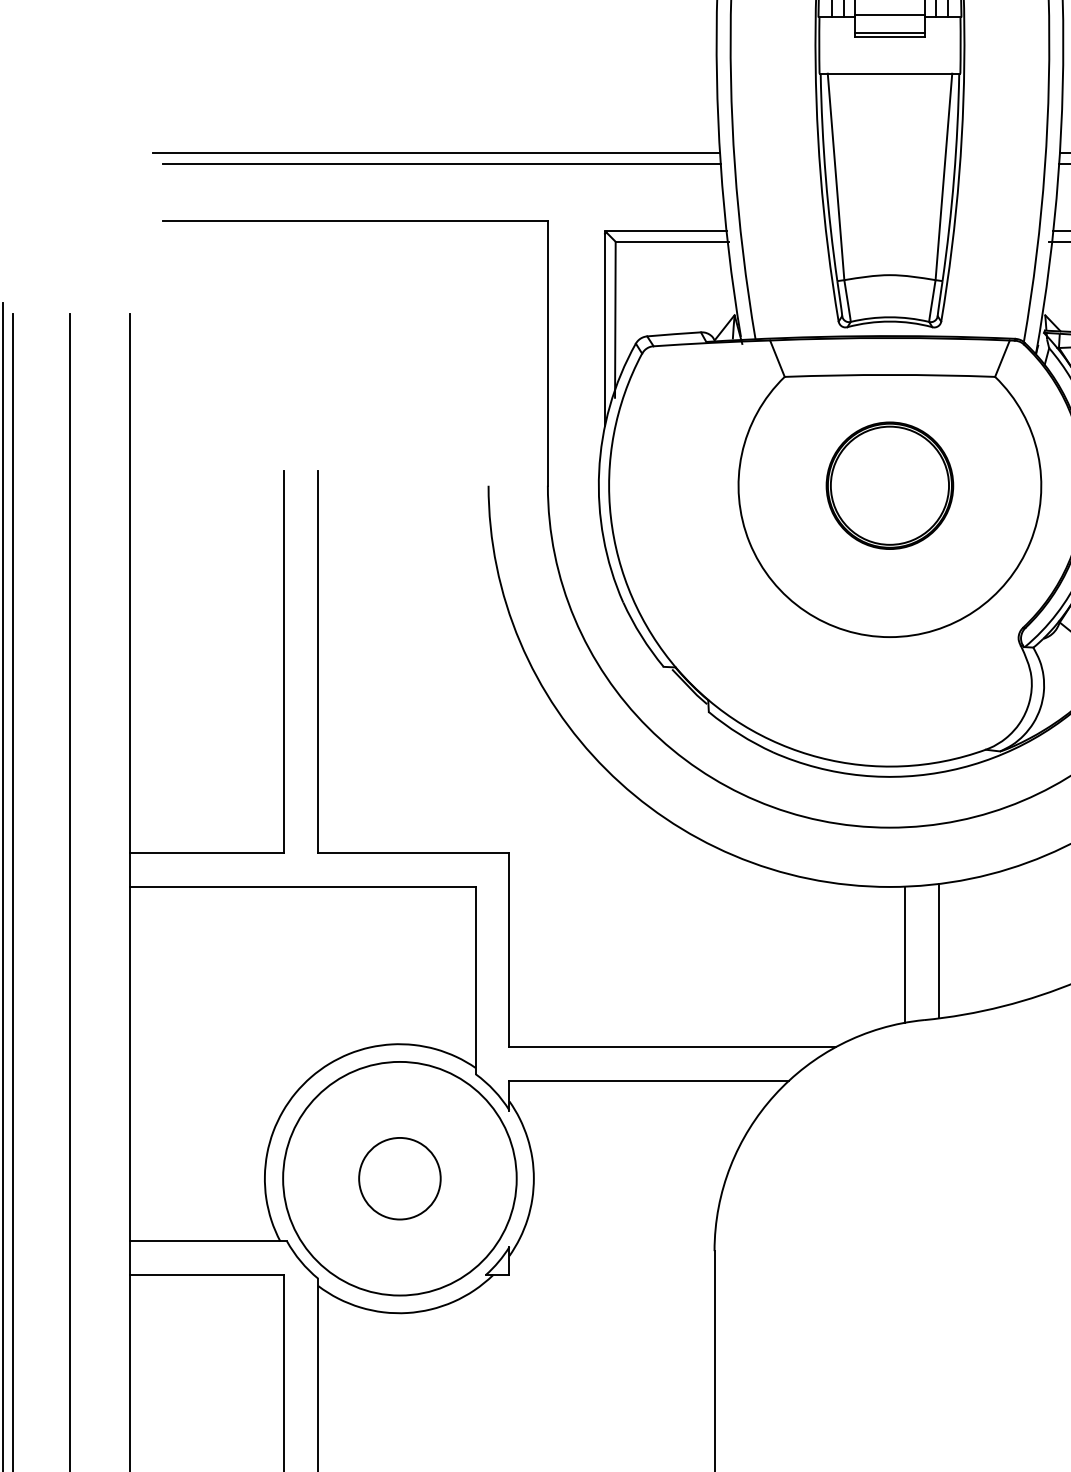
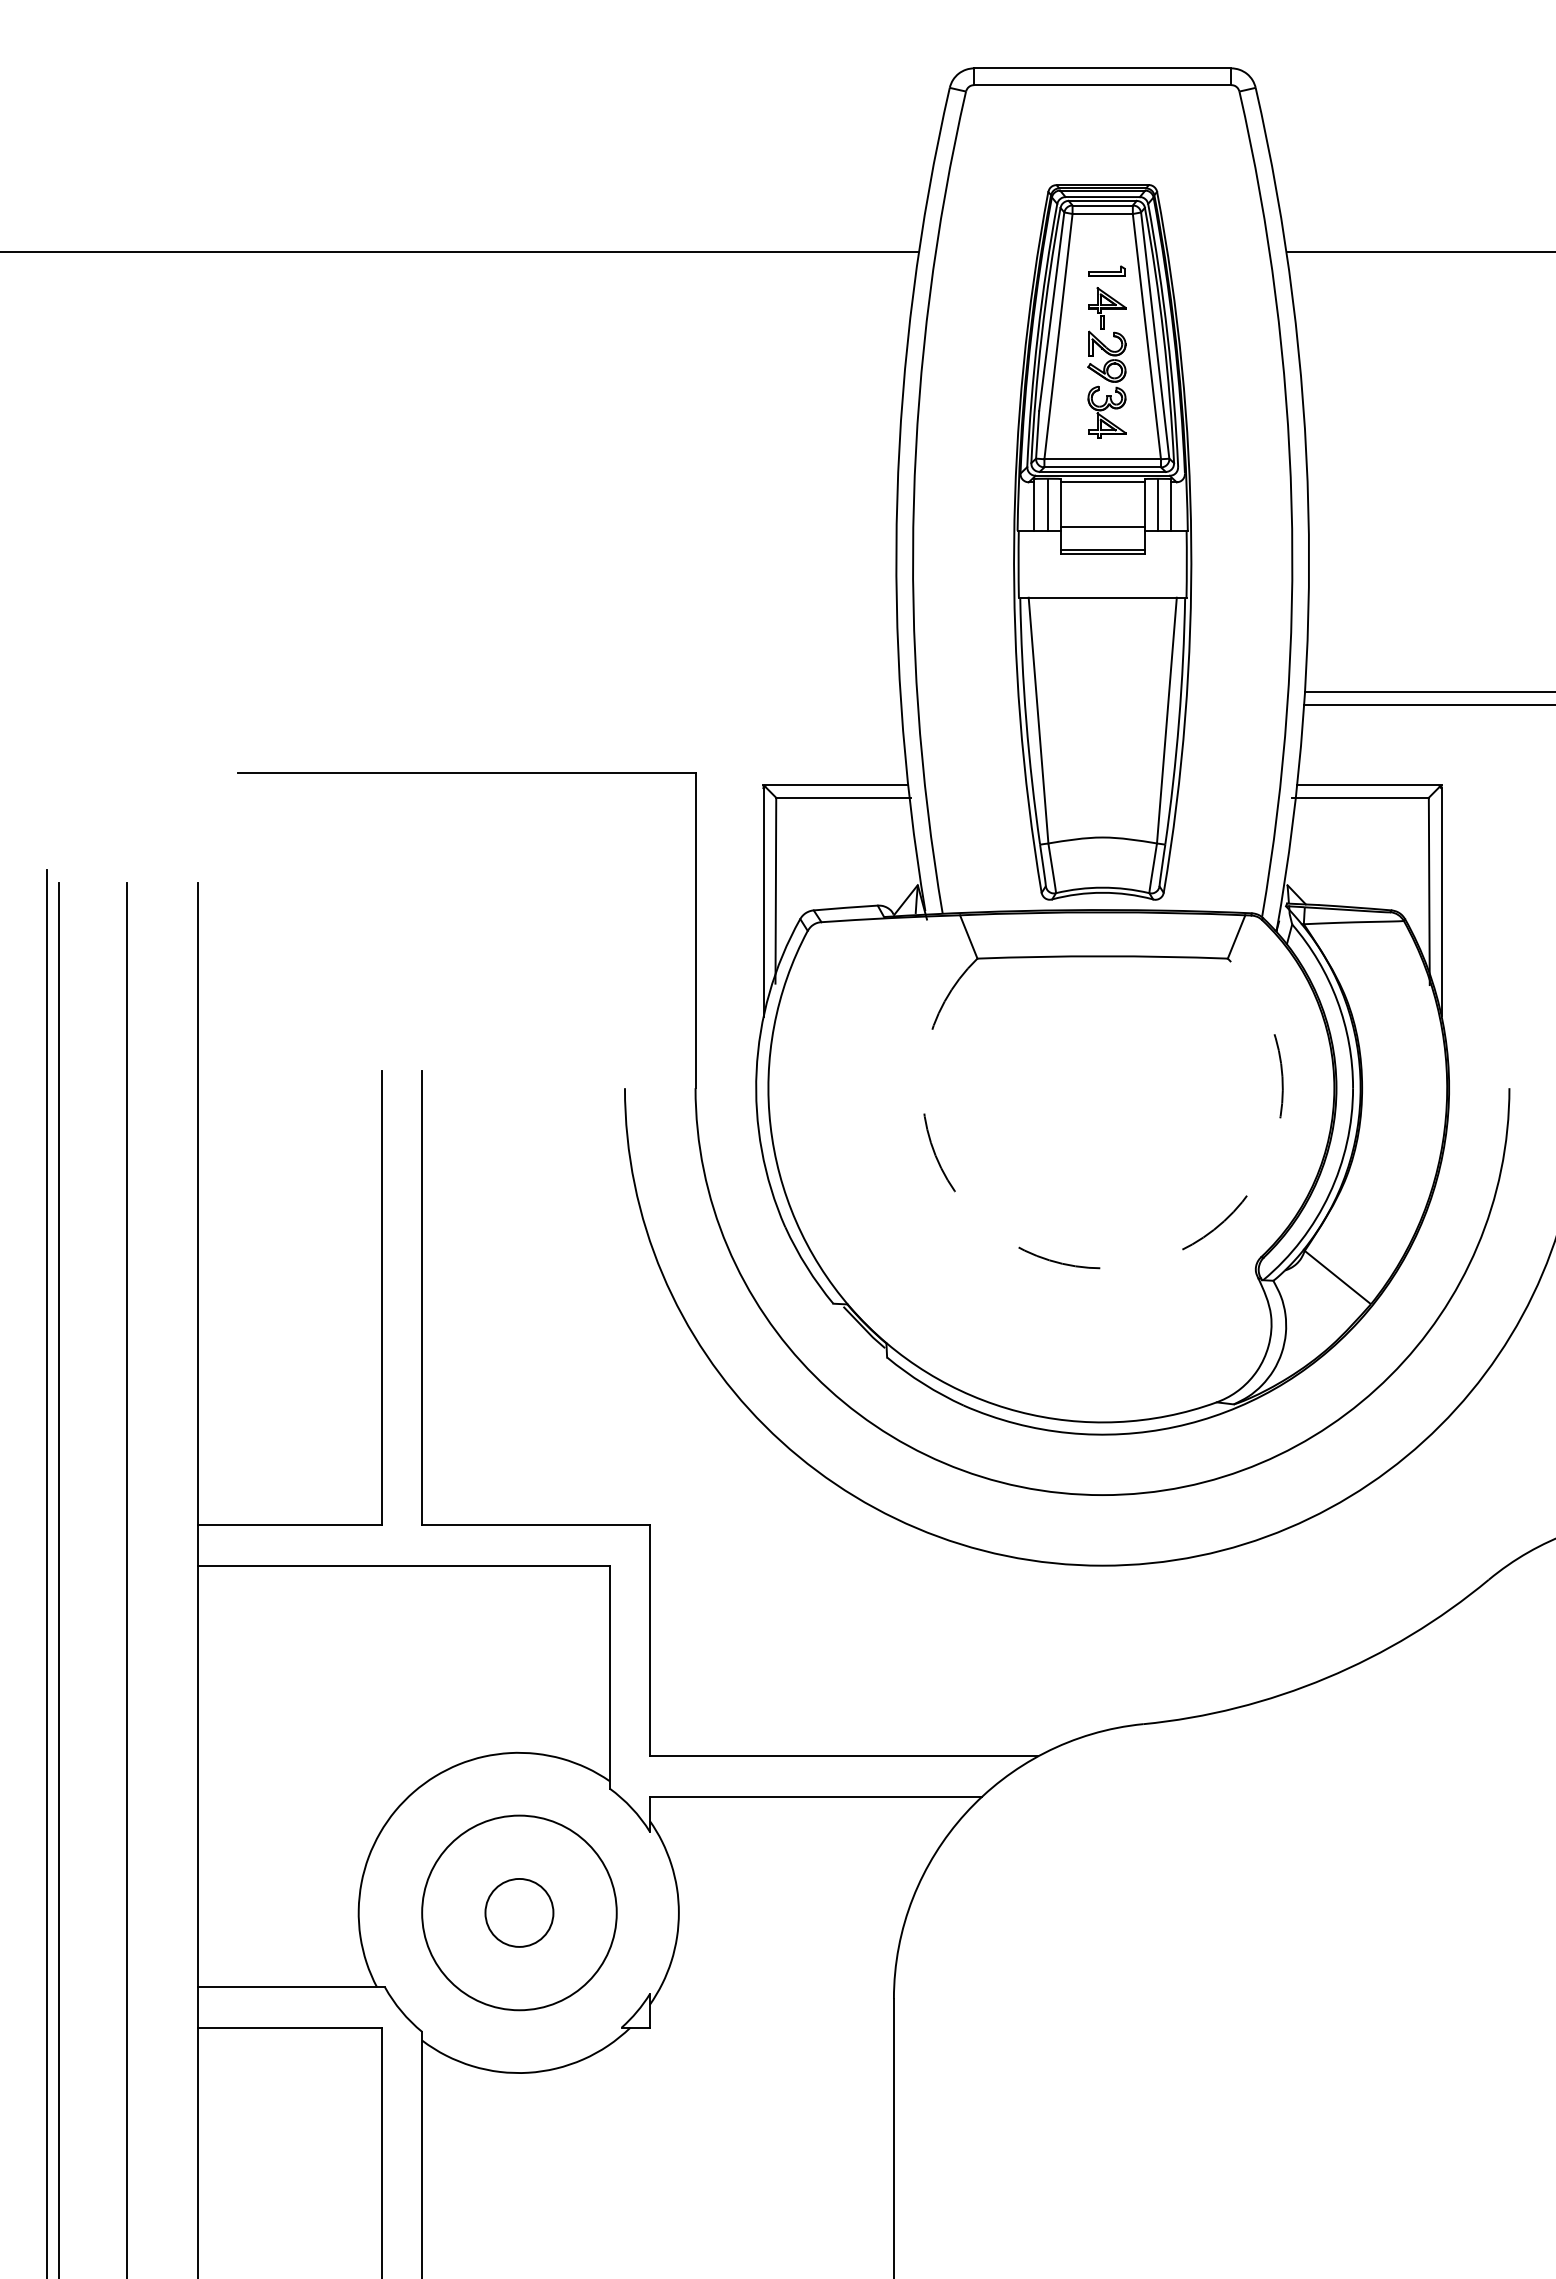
line: (436, 152) -> (562, 691), removed
line: (441, 163) -> (569, 704), removed
part: (889, 486) -> (1102, 1088), removed
arc: (889, 637) -> (1102, 1268), solid -> dashed
line: (938, 951) -> (1160, 1642), removed
line: (904, 954) -> (1120, 1646), removed
circle: (399, 1178) -> (519, 1912), size x0.7
circle: (399, 1178) -> (519, 1912), size x0.7

